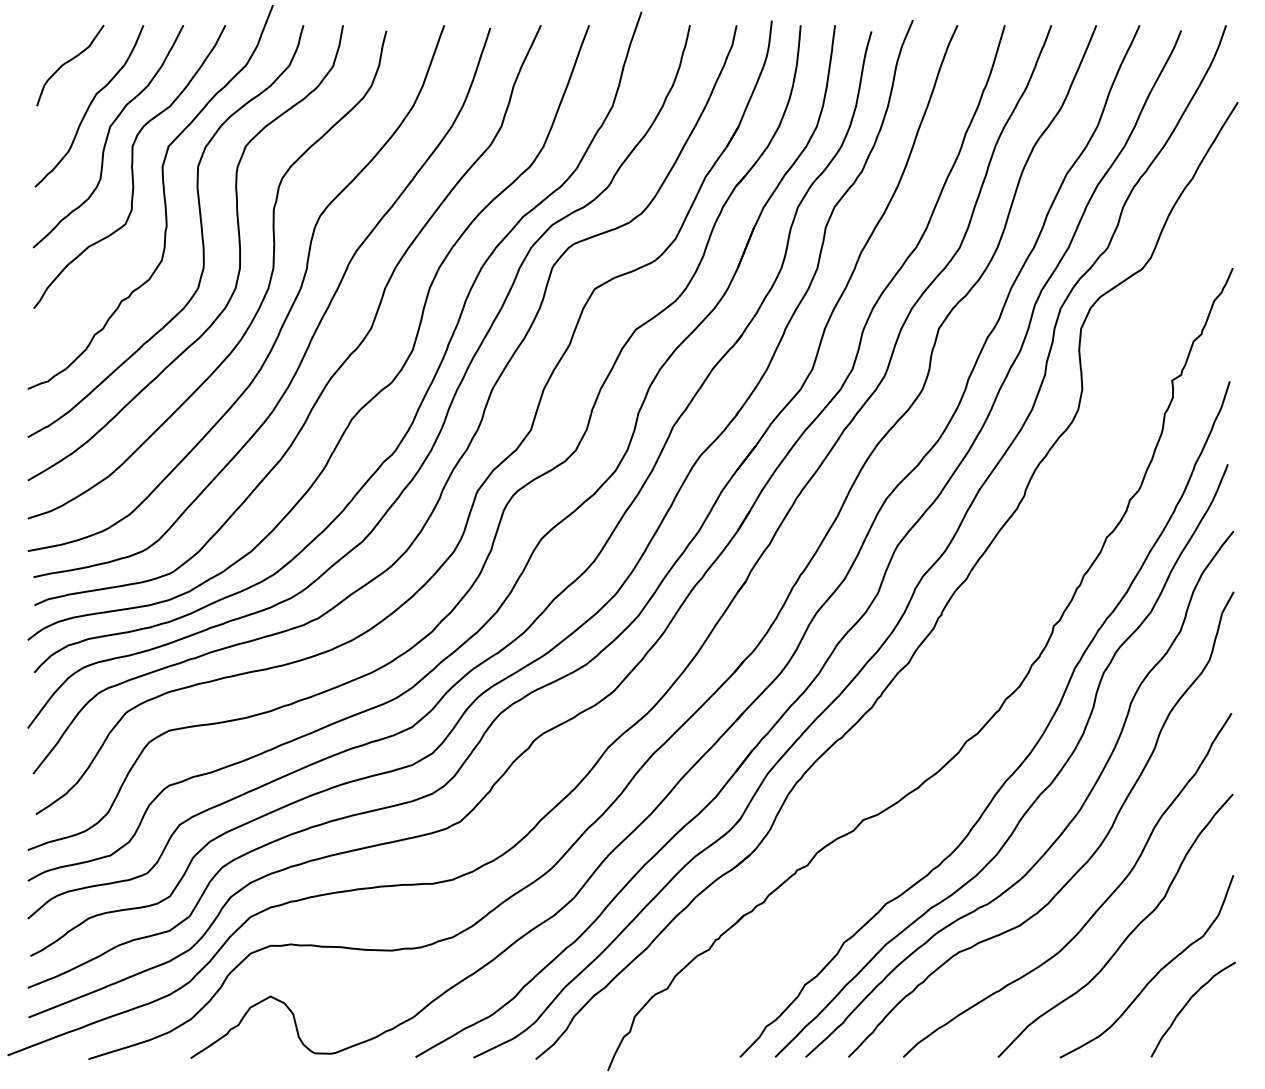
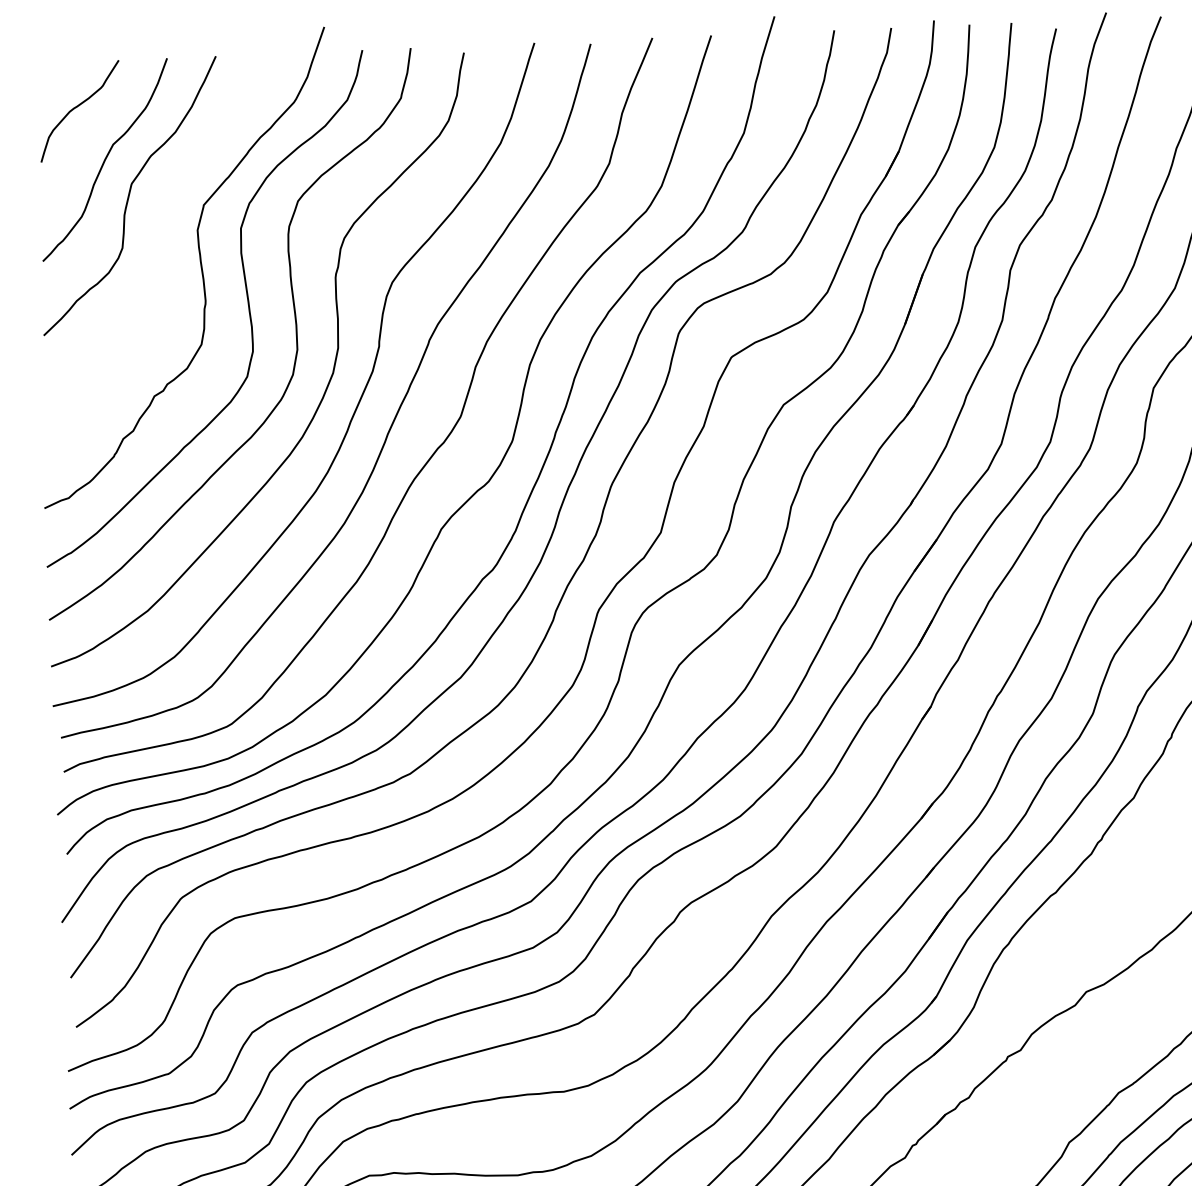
curve: (131, 166) -> (159, 231), removed

